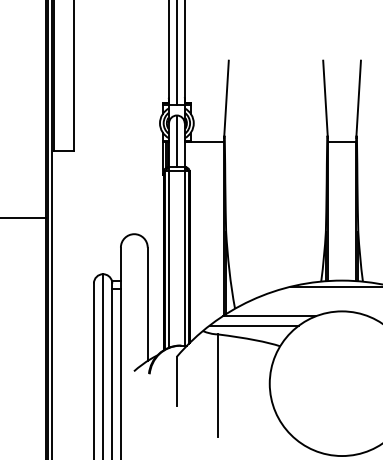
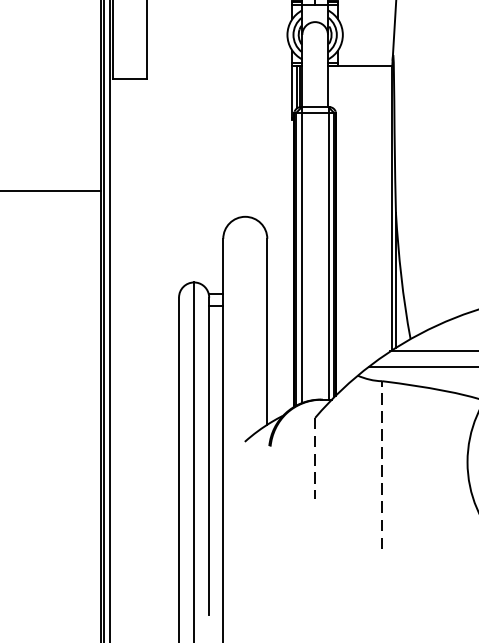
line: (176, 141) -> (314, 64), removed
line: (176, 381) -> (314, 458), solid -> dashed
line: (217, 385) -> (381, 465), solid -> dashed

